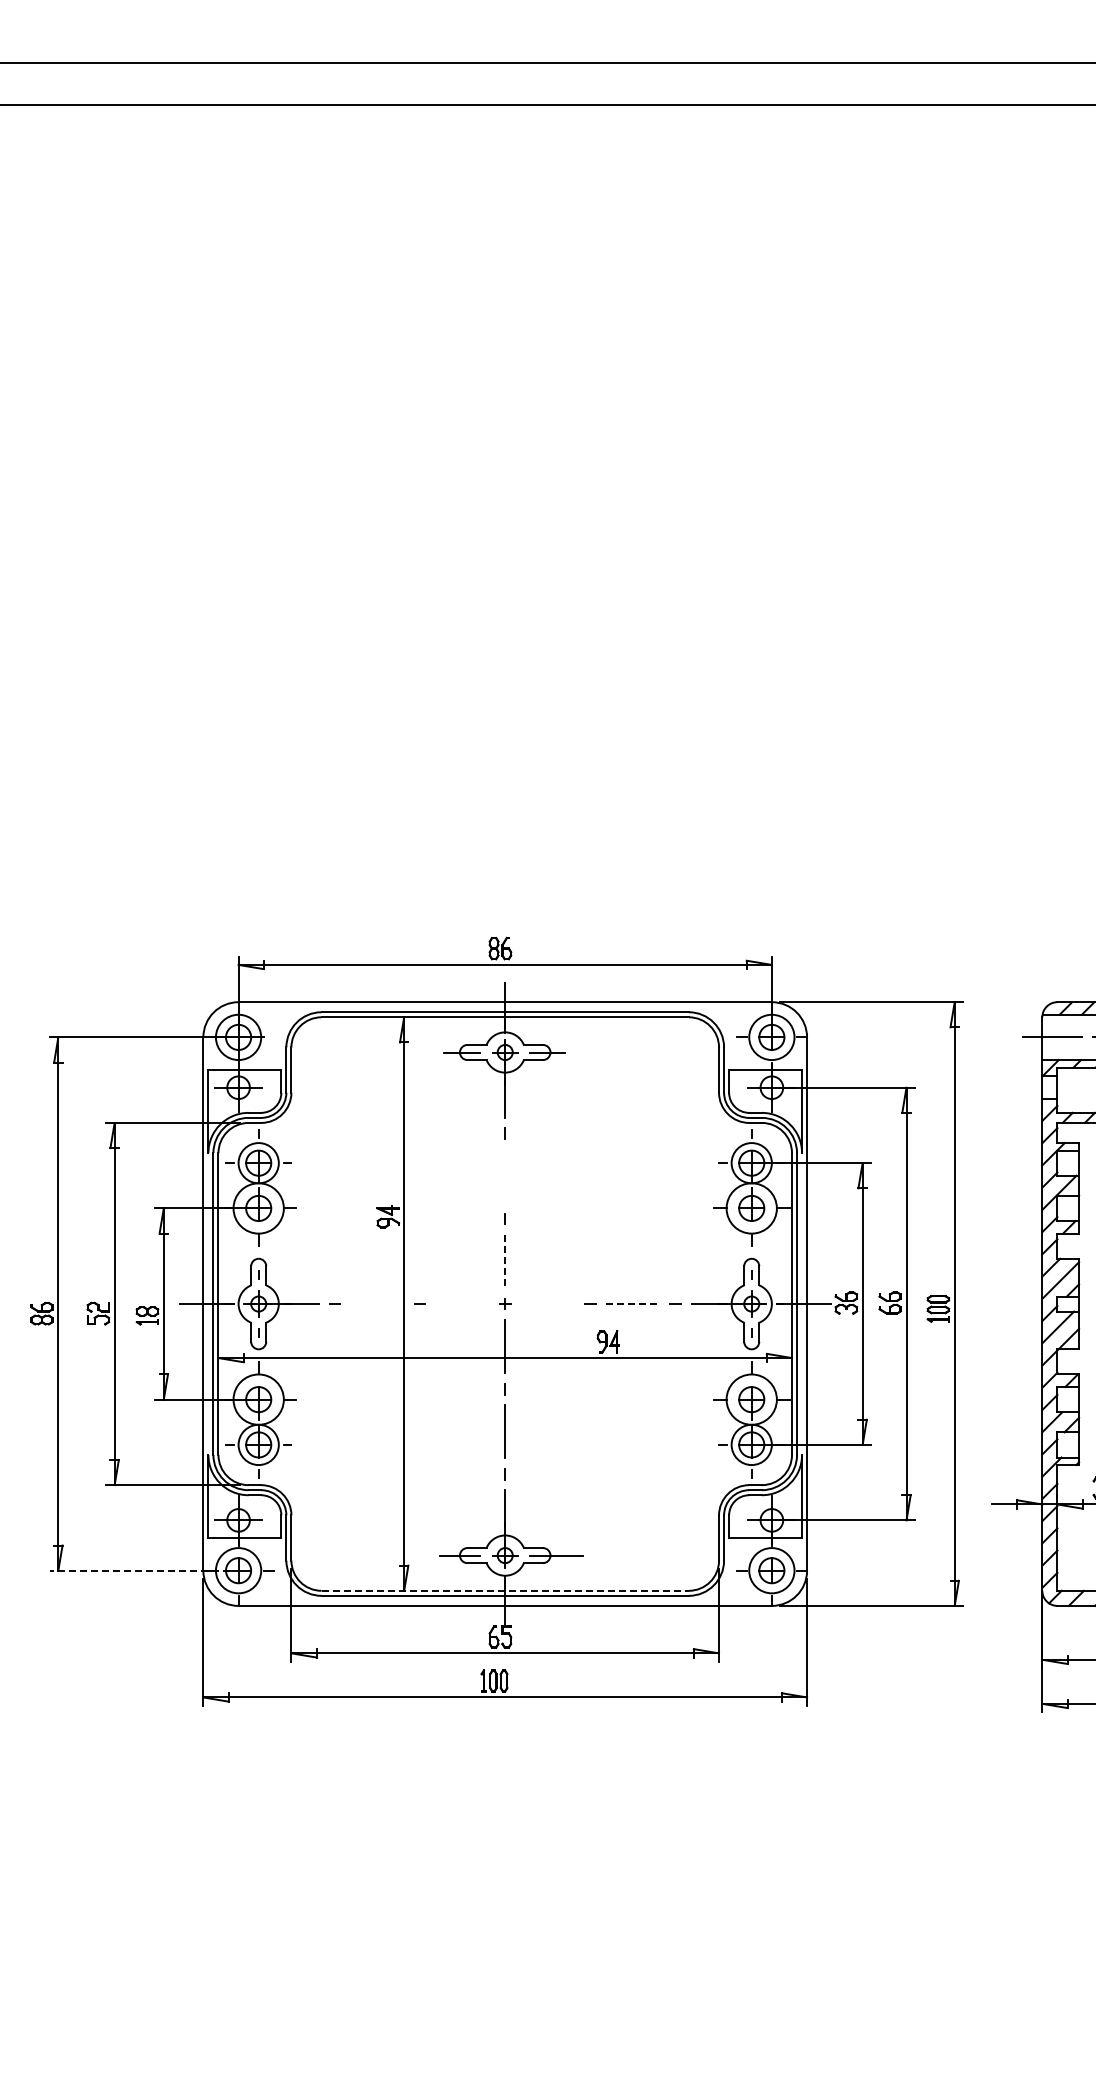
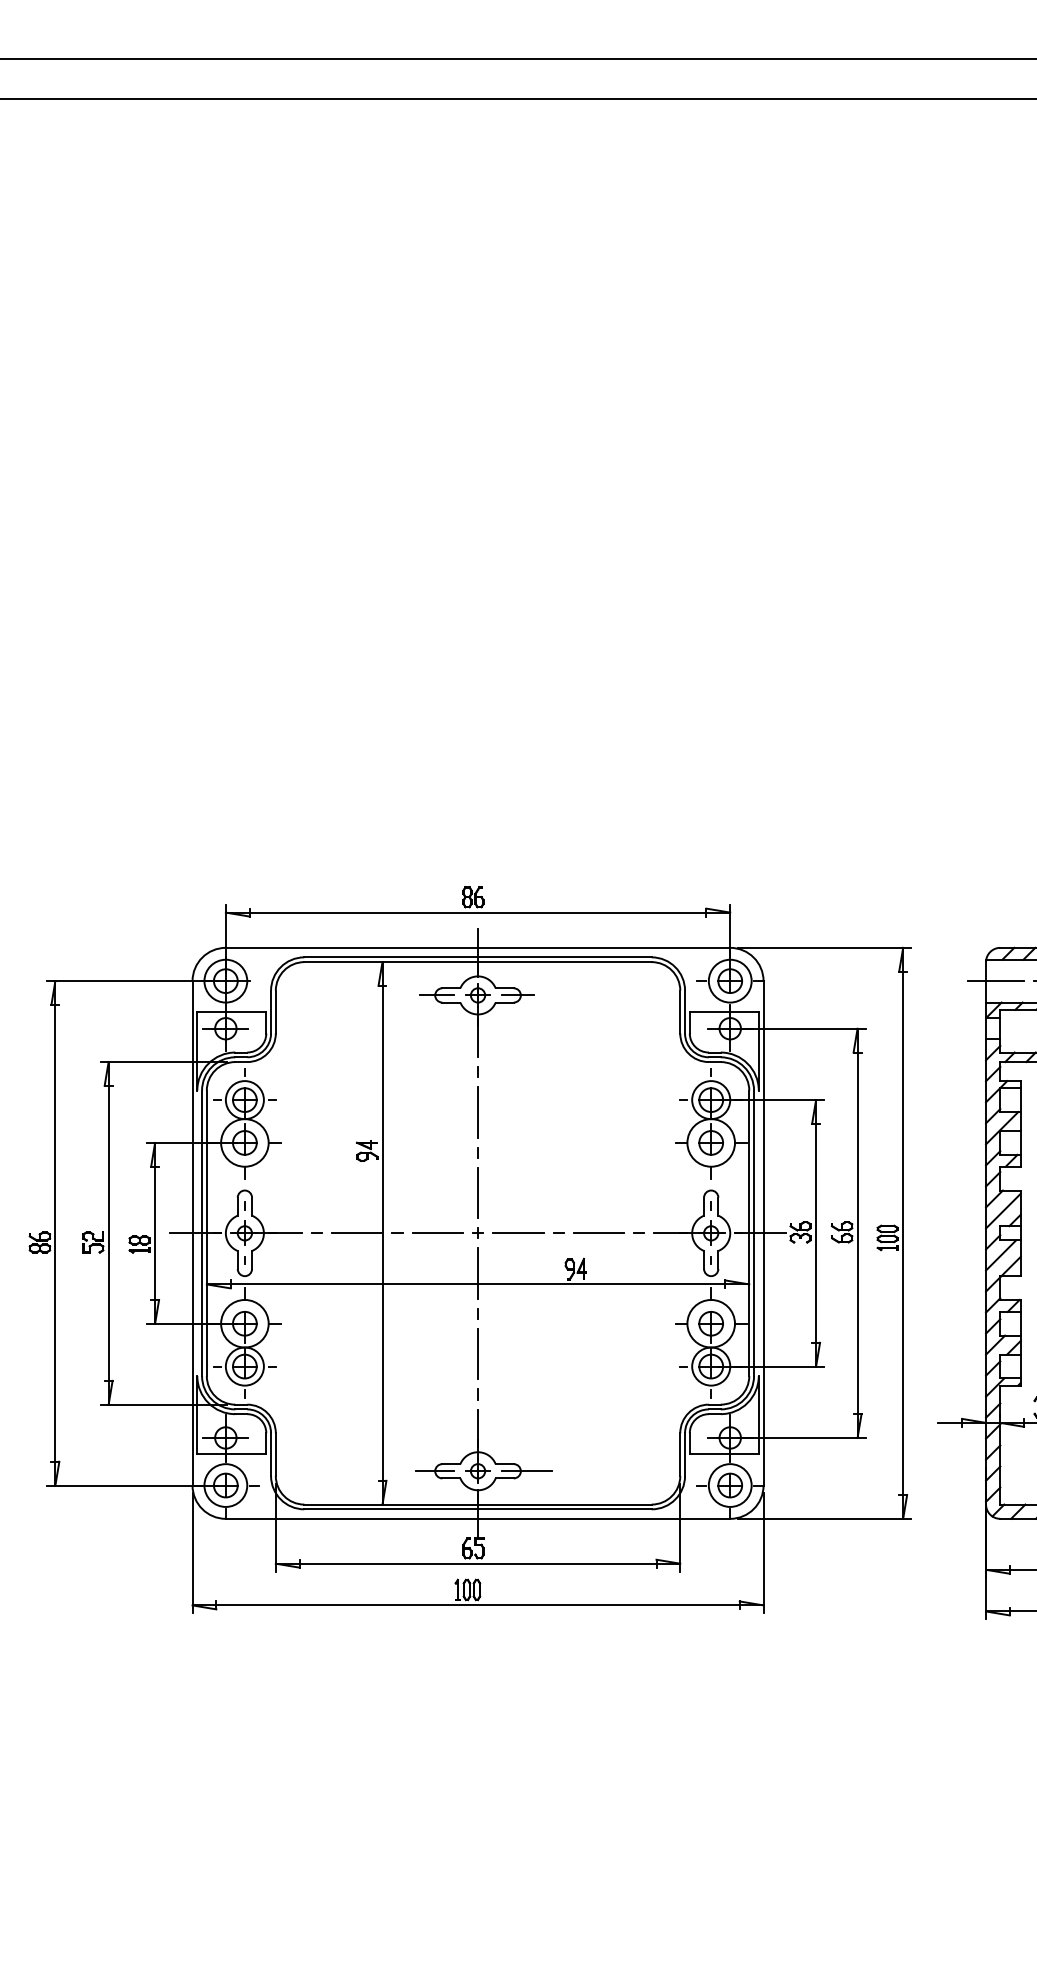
line: (504, 1176) -> (477, 1112), added
line: (505, 1261) -> (478, 1193), dashed -> solid
line: (377, 1304) -> (357, 1233), added
line: (462, 1304) -> (437, 1233), added
line: (547, 1304) -> (518, 1233), added
line: (633, 1304) -> (599, 1233), dashed -> solid
line: (139, 1570) -> (132, 1485), dashed -> solid
line: (505, 1590) -> (478, 1504), dashed -> solid

